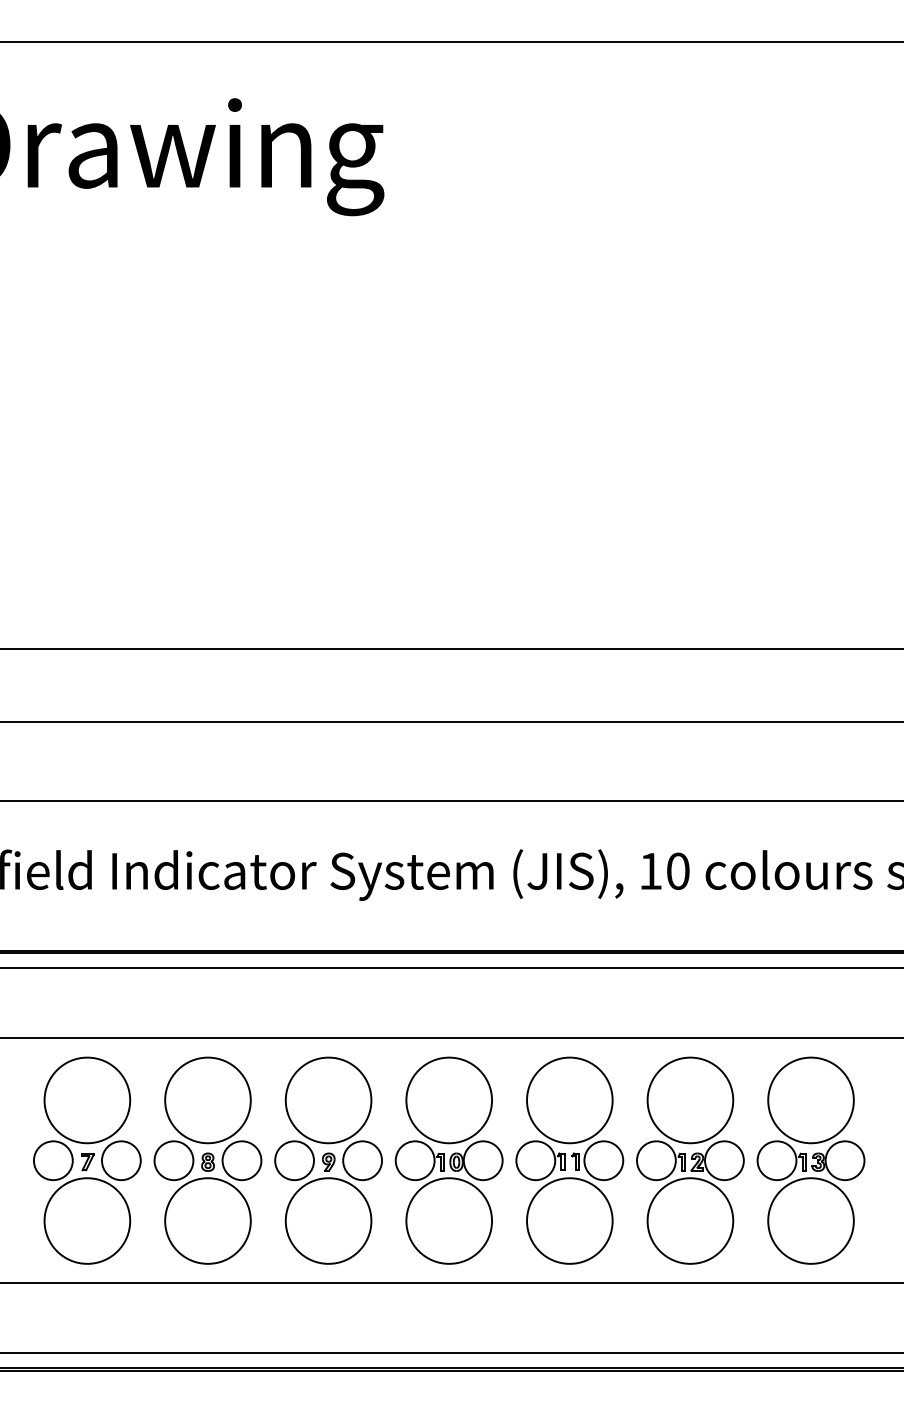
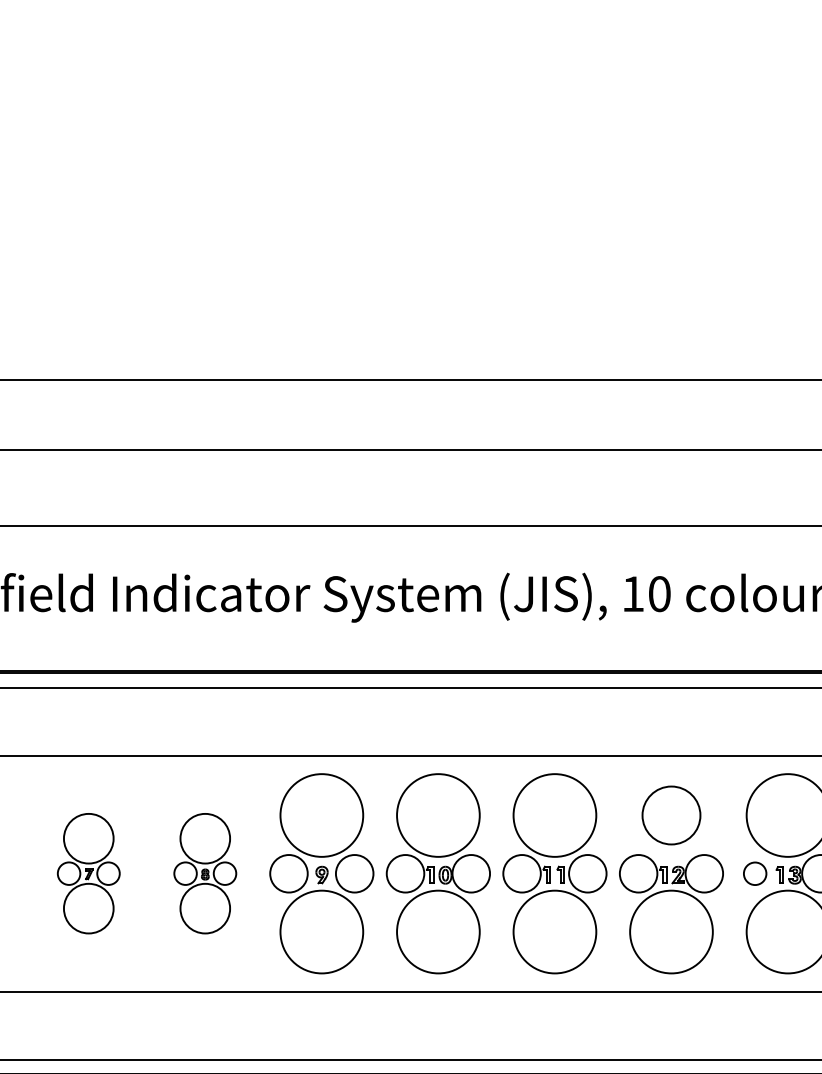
circle: (690, 1100) -> (671, 815), size x0.7
part: (87, 1160) -> (88, 873), size x0.6
part: (207, 1160) -> (204, 873), size x0.6
circle: (776, 1160) -> (754, 873), size x0.6

